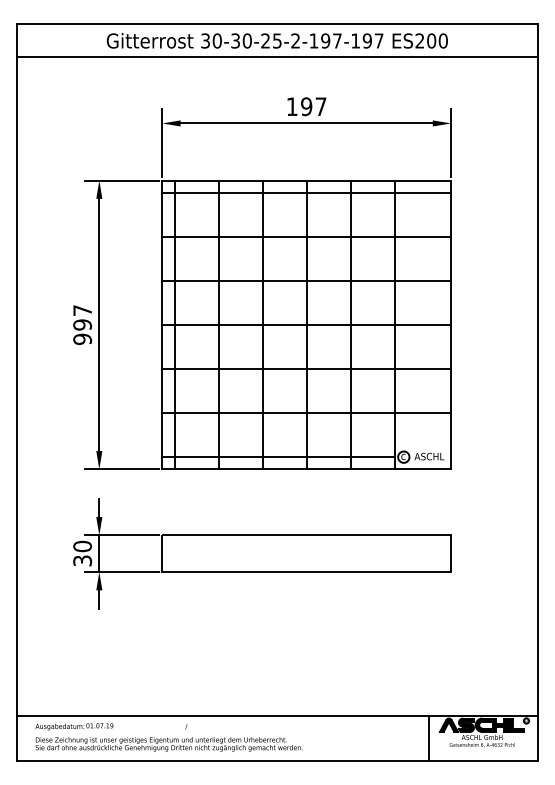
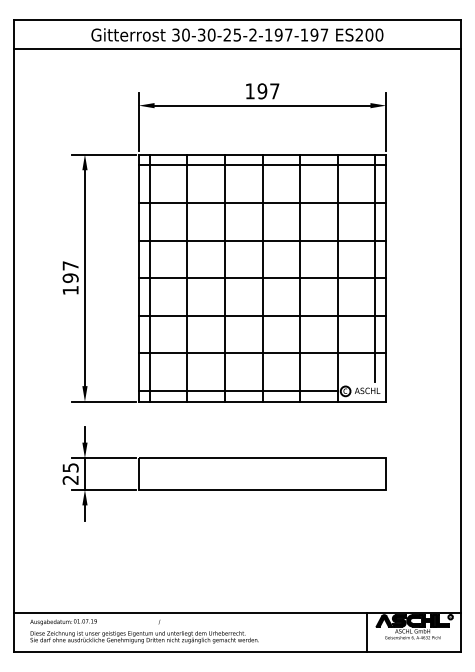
line: (438, 313) -> (375, 268), added
text: (82, 339) -> (70, 290), 997 -> 197
text: (82, 553) -> (70, 473), 30 -> 25

